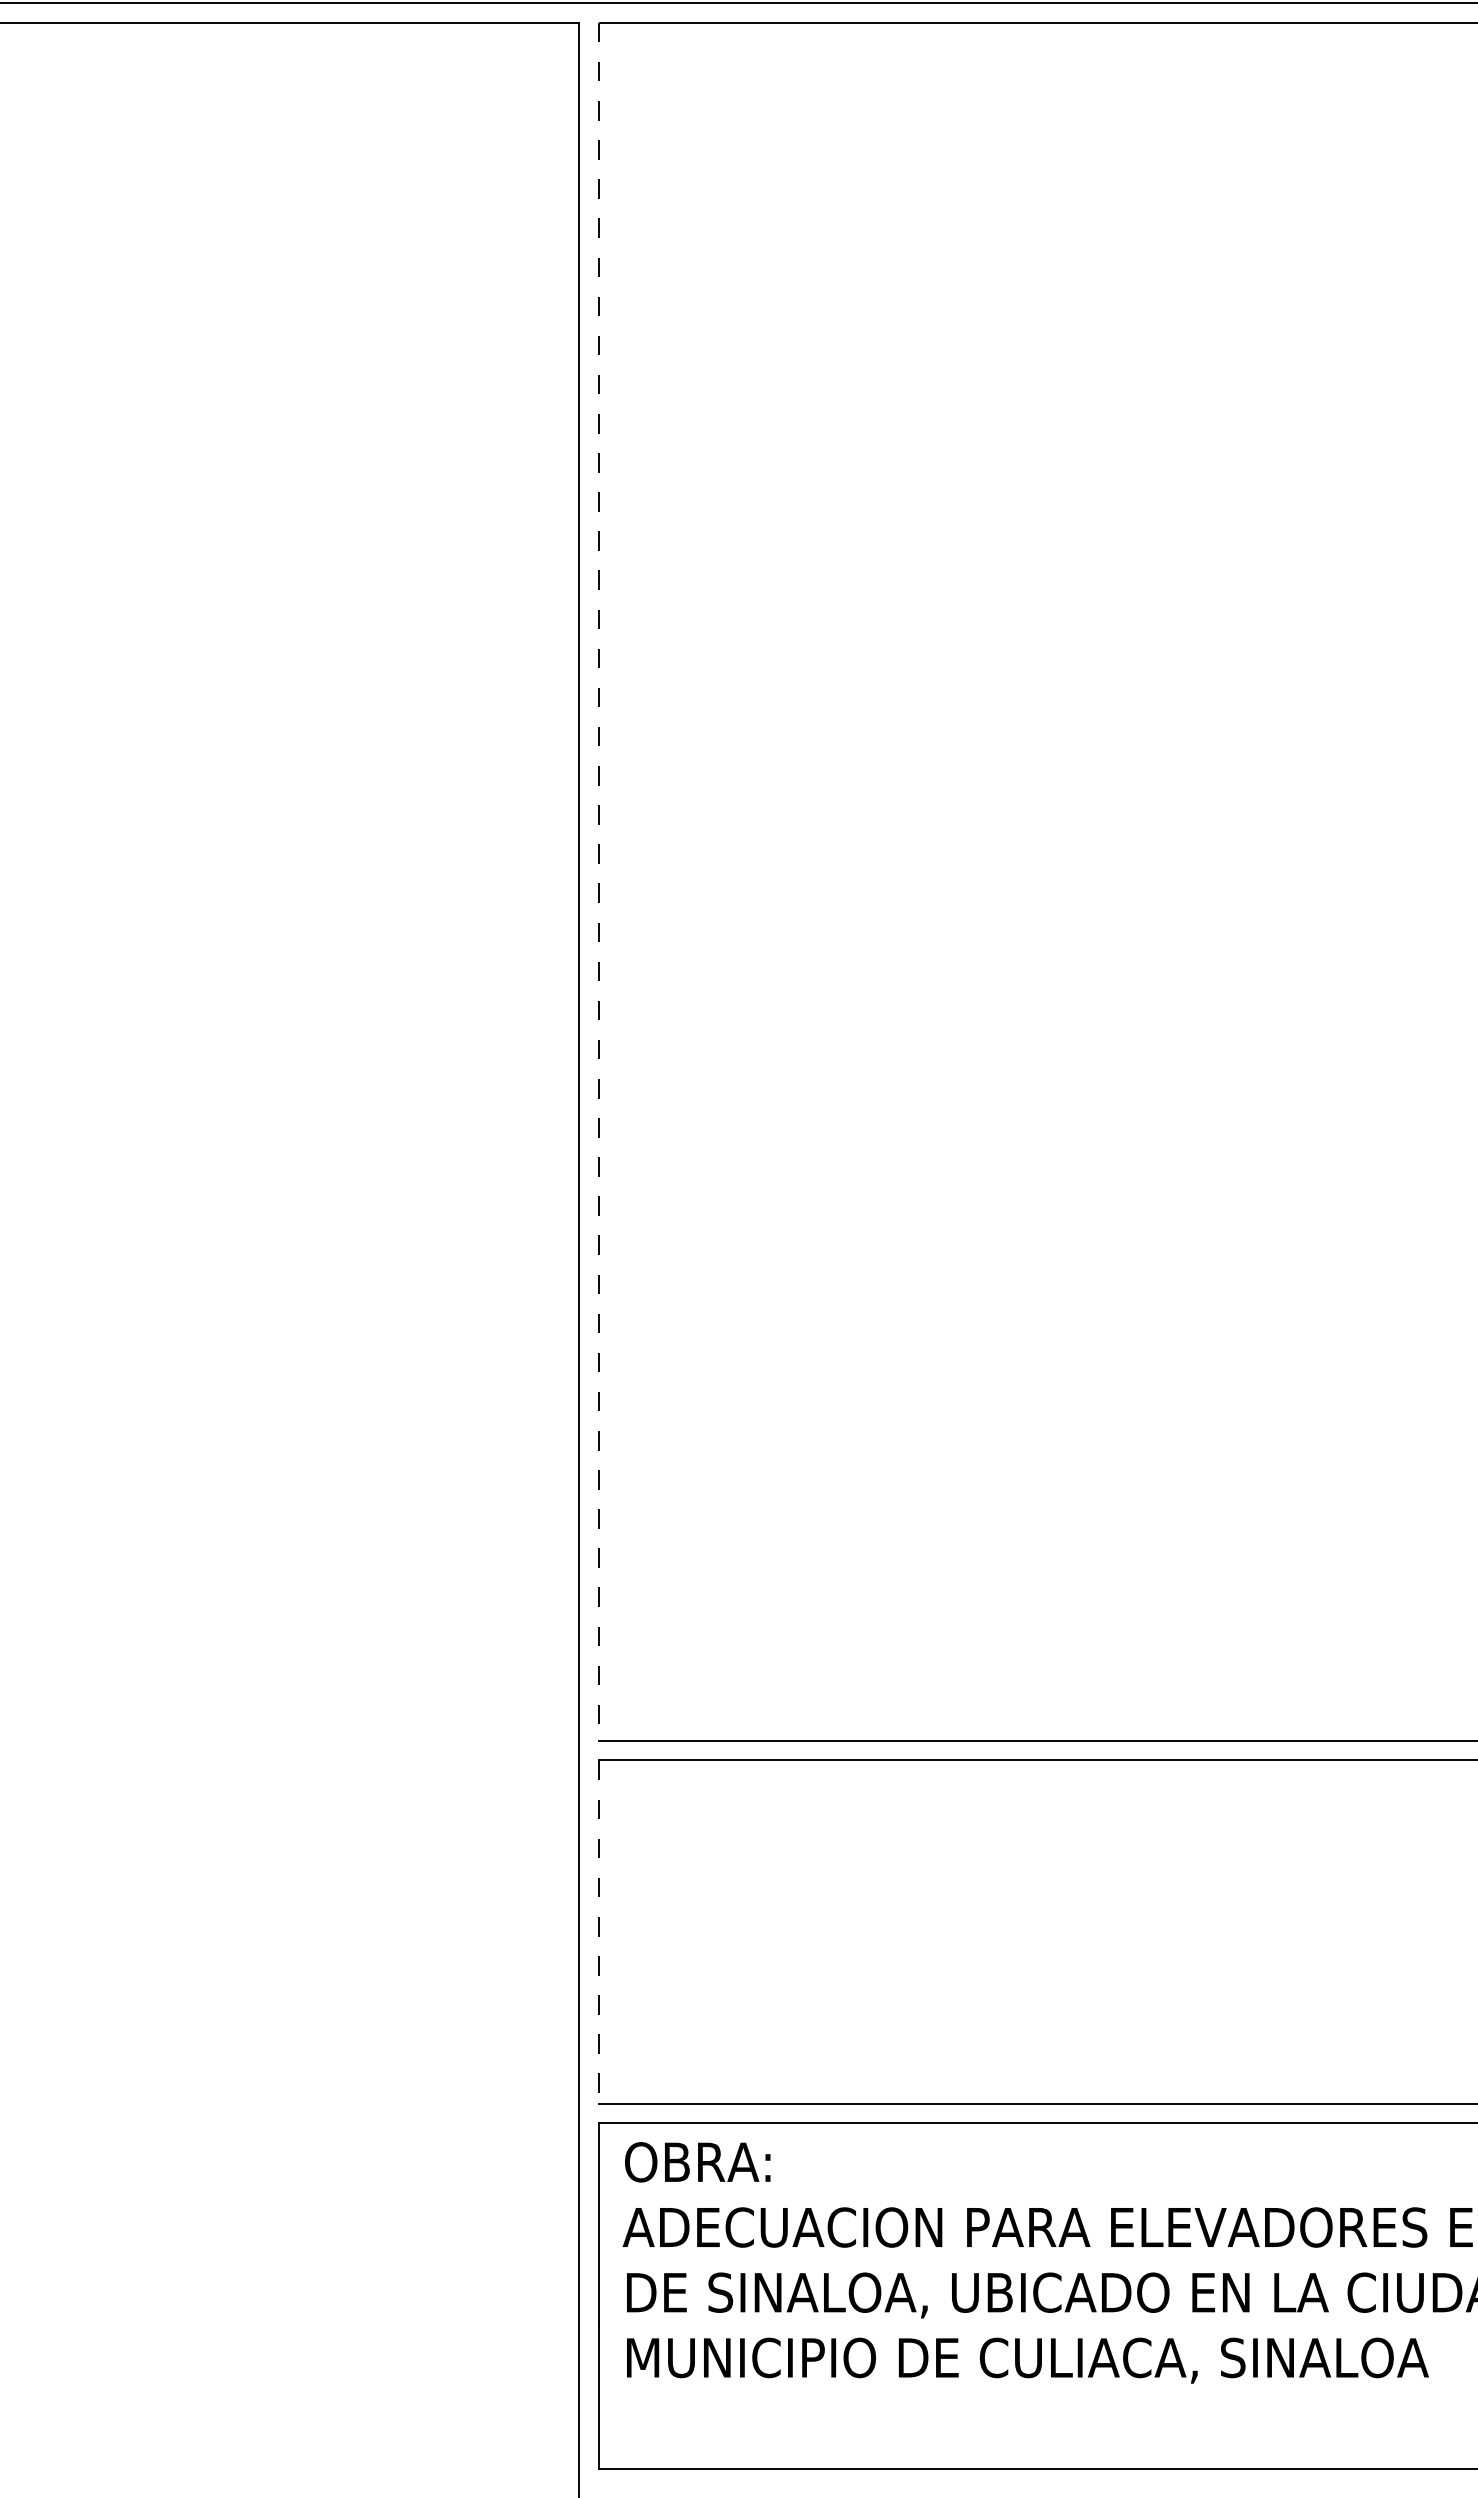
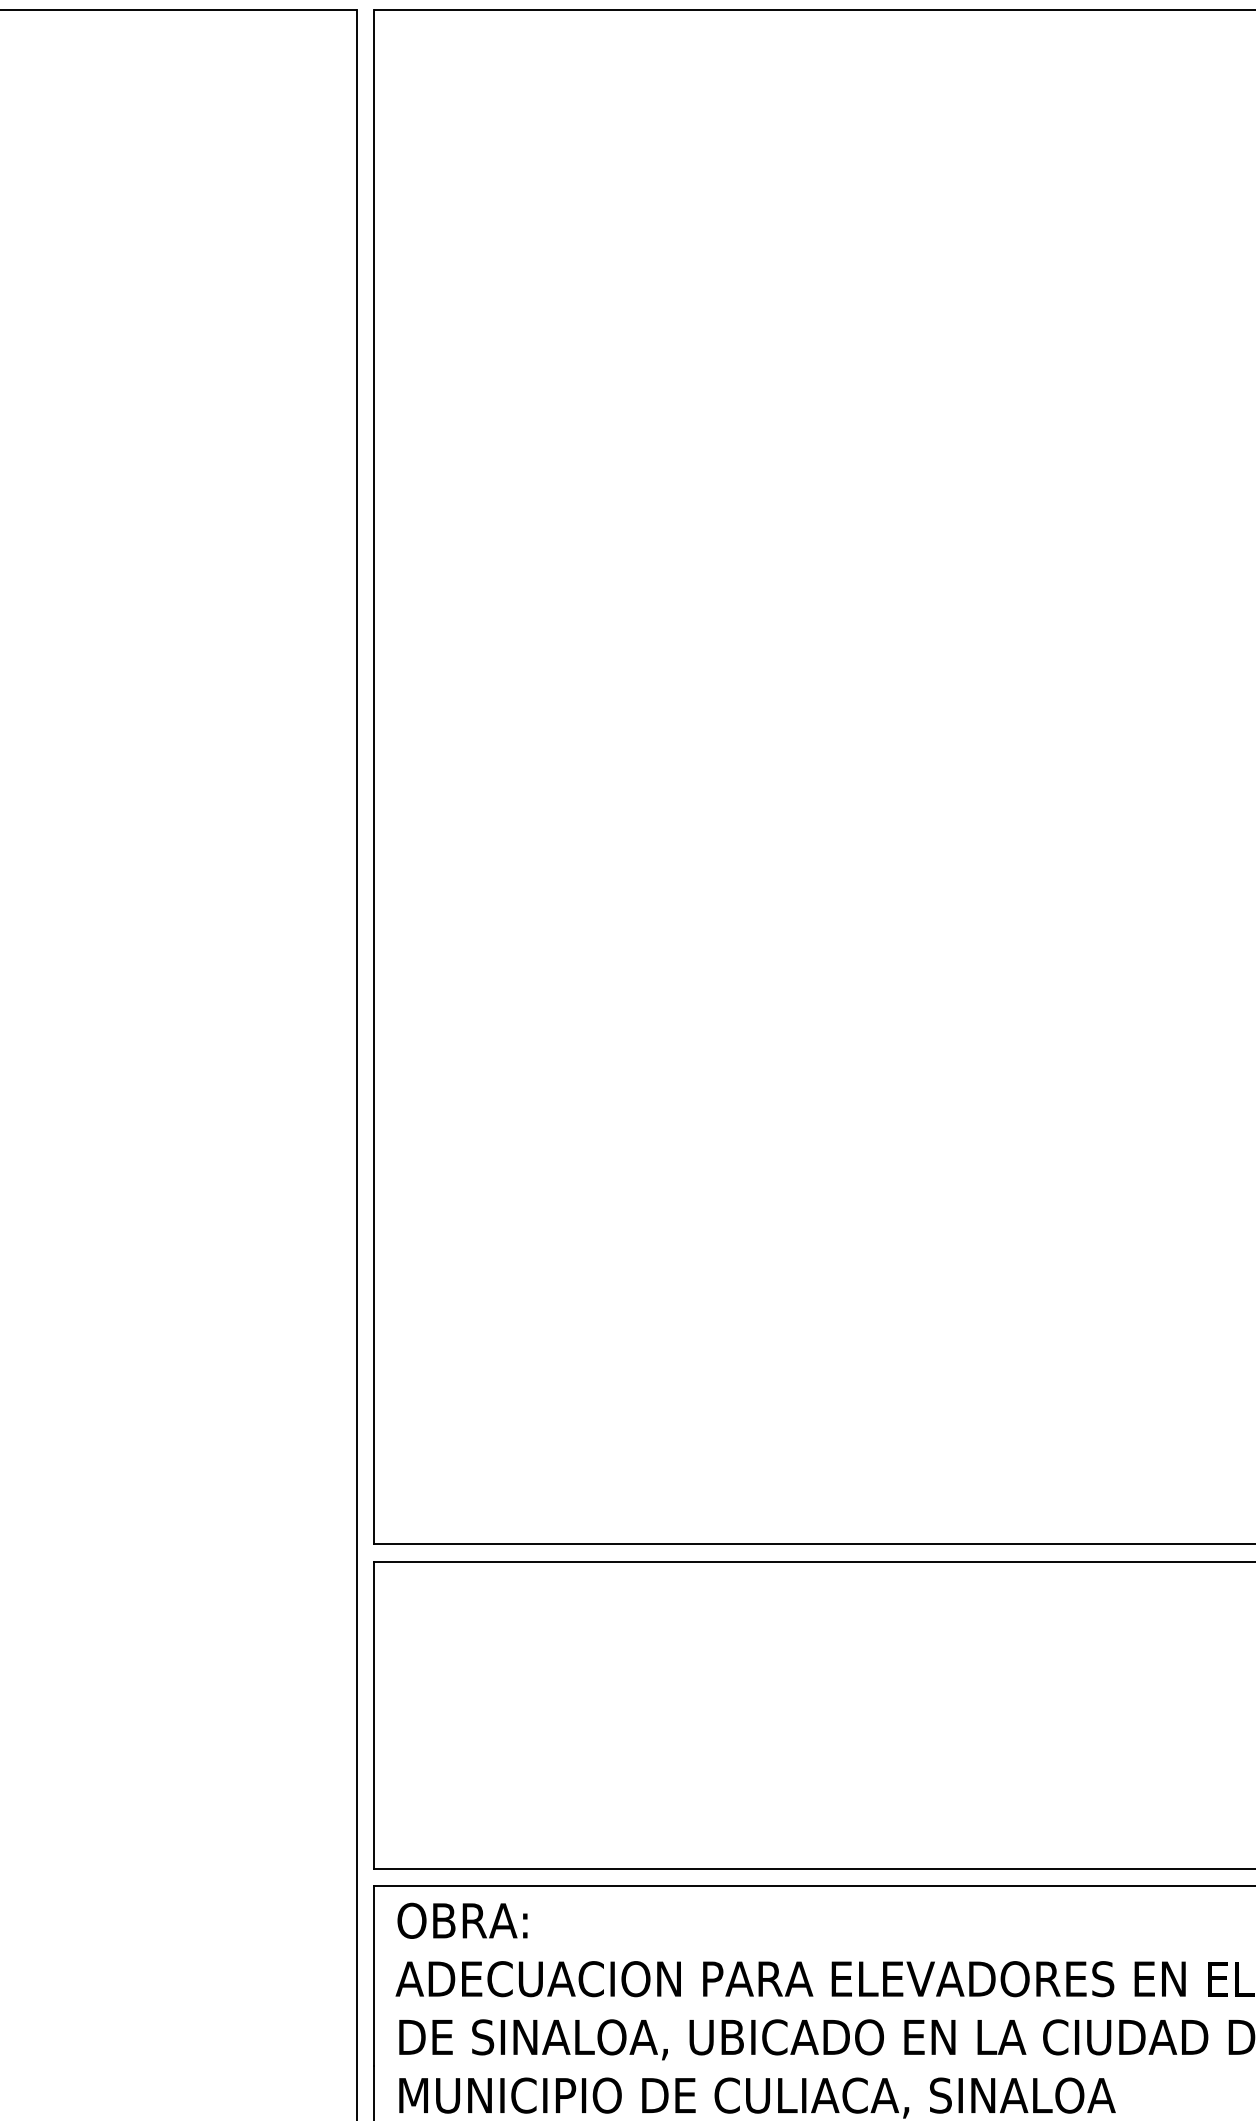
line: (598, 882) -> (373, 777), dashed -> solid
line: (598, 1932) -> (373, 1715), dashed -> solid

